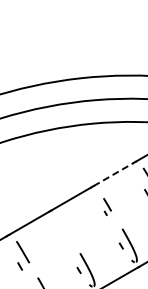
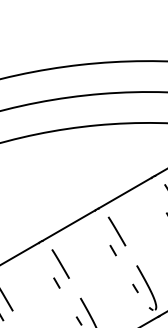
line: (114, 174) -> (126, 193), dashed -> solid
part: (107, 206) -> (117, 235), size x1.67
part: (65, 231) -> (61, 269), added

